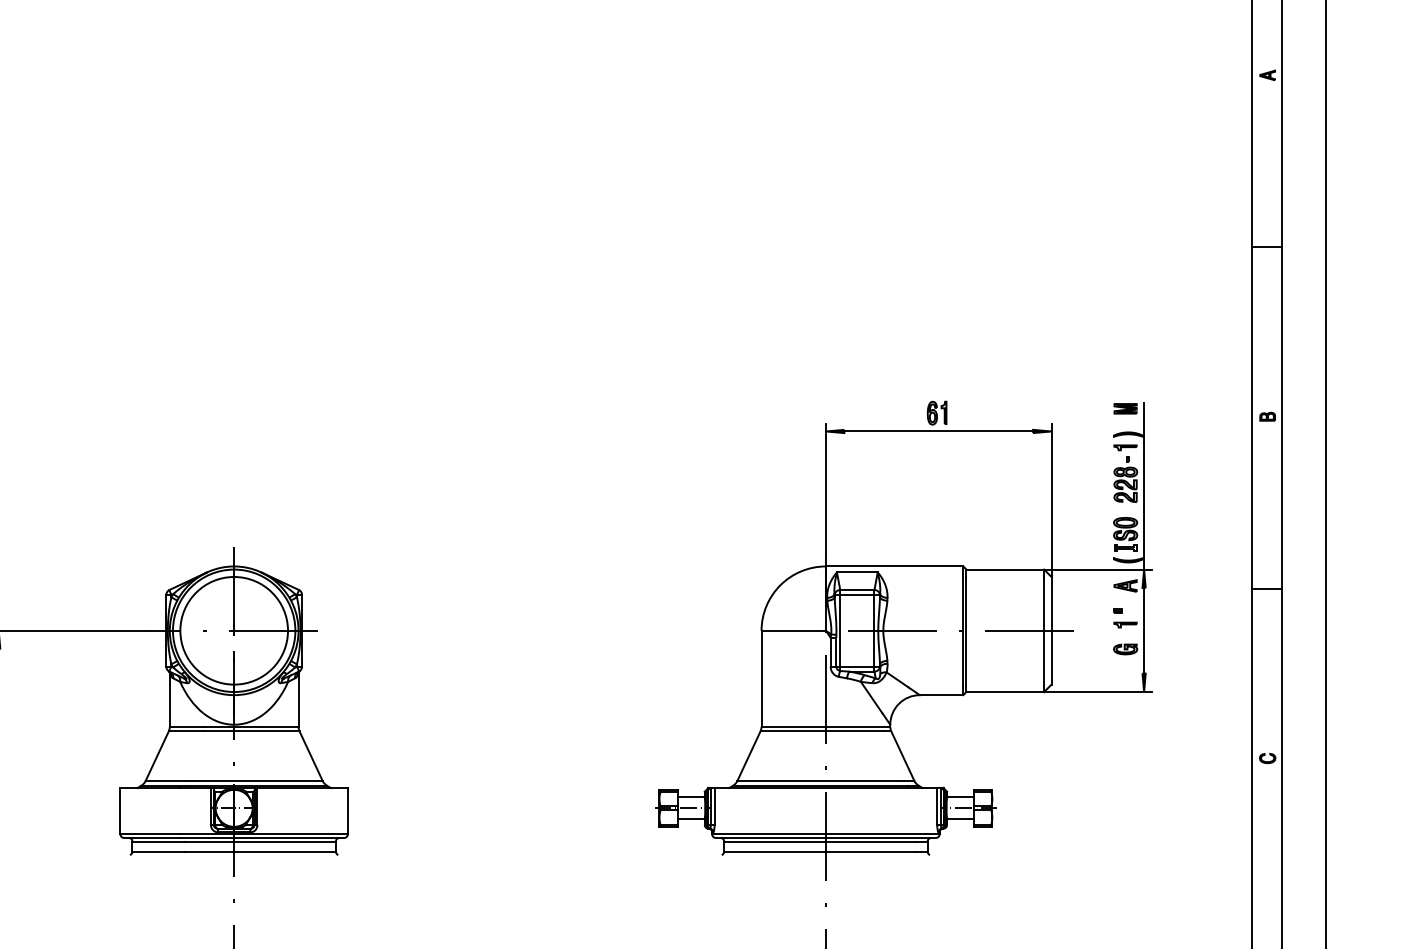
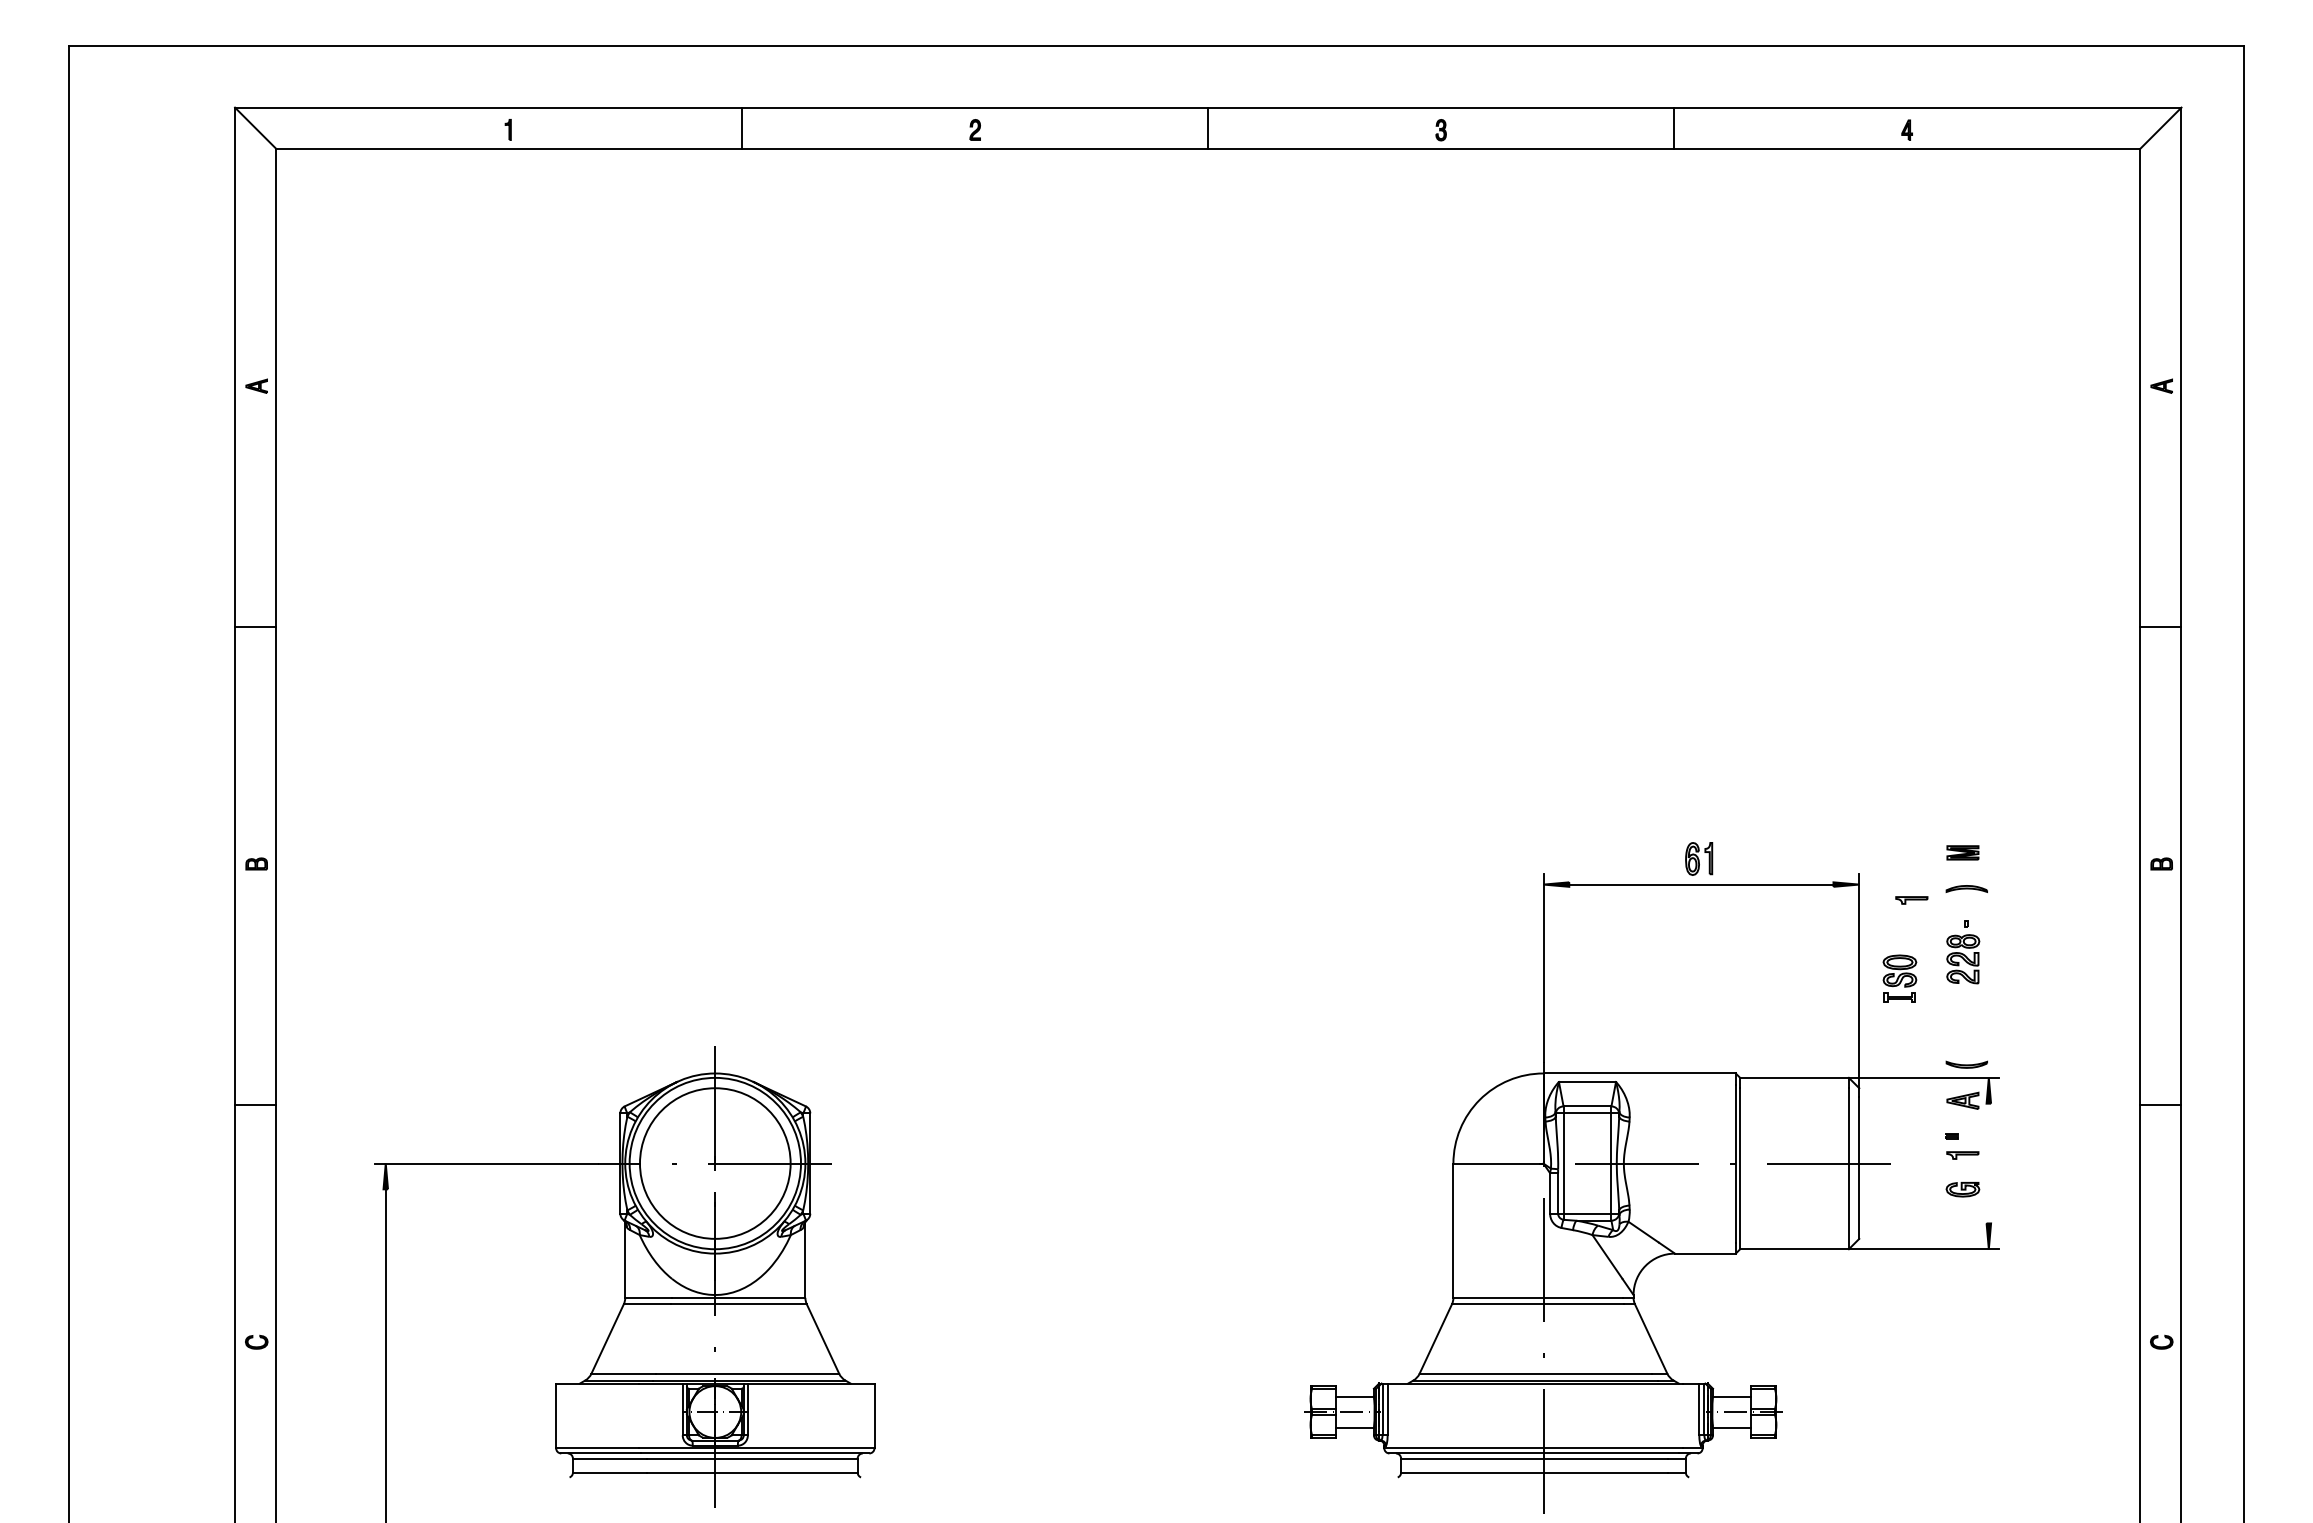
part: (1125, 447) -> (1911, 900), moved
line: (1143, 485) -> (1988, 960), removed
part: (1125, 534) -> (1899, 978), moved
line: (1143, 630) -> (1988, 1163), removed

